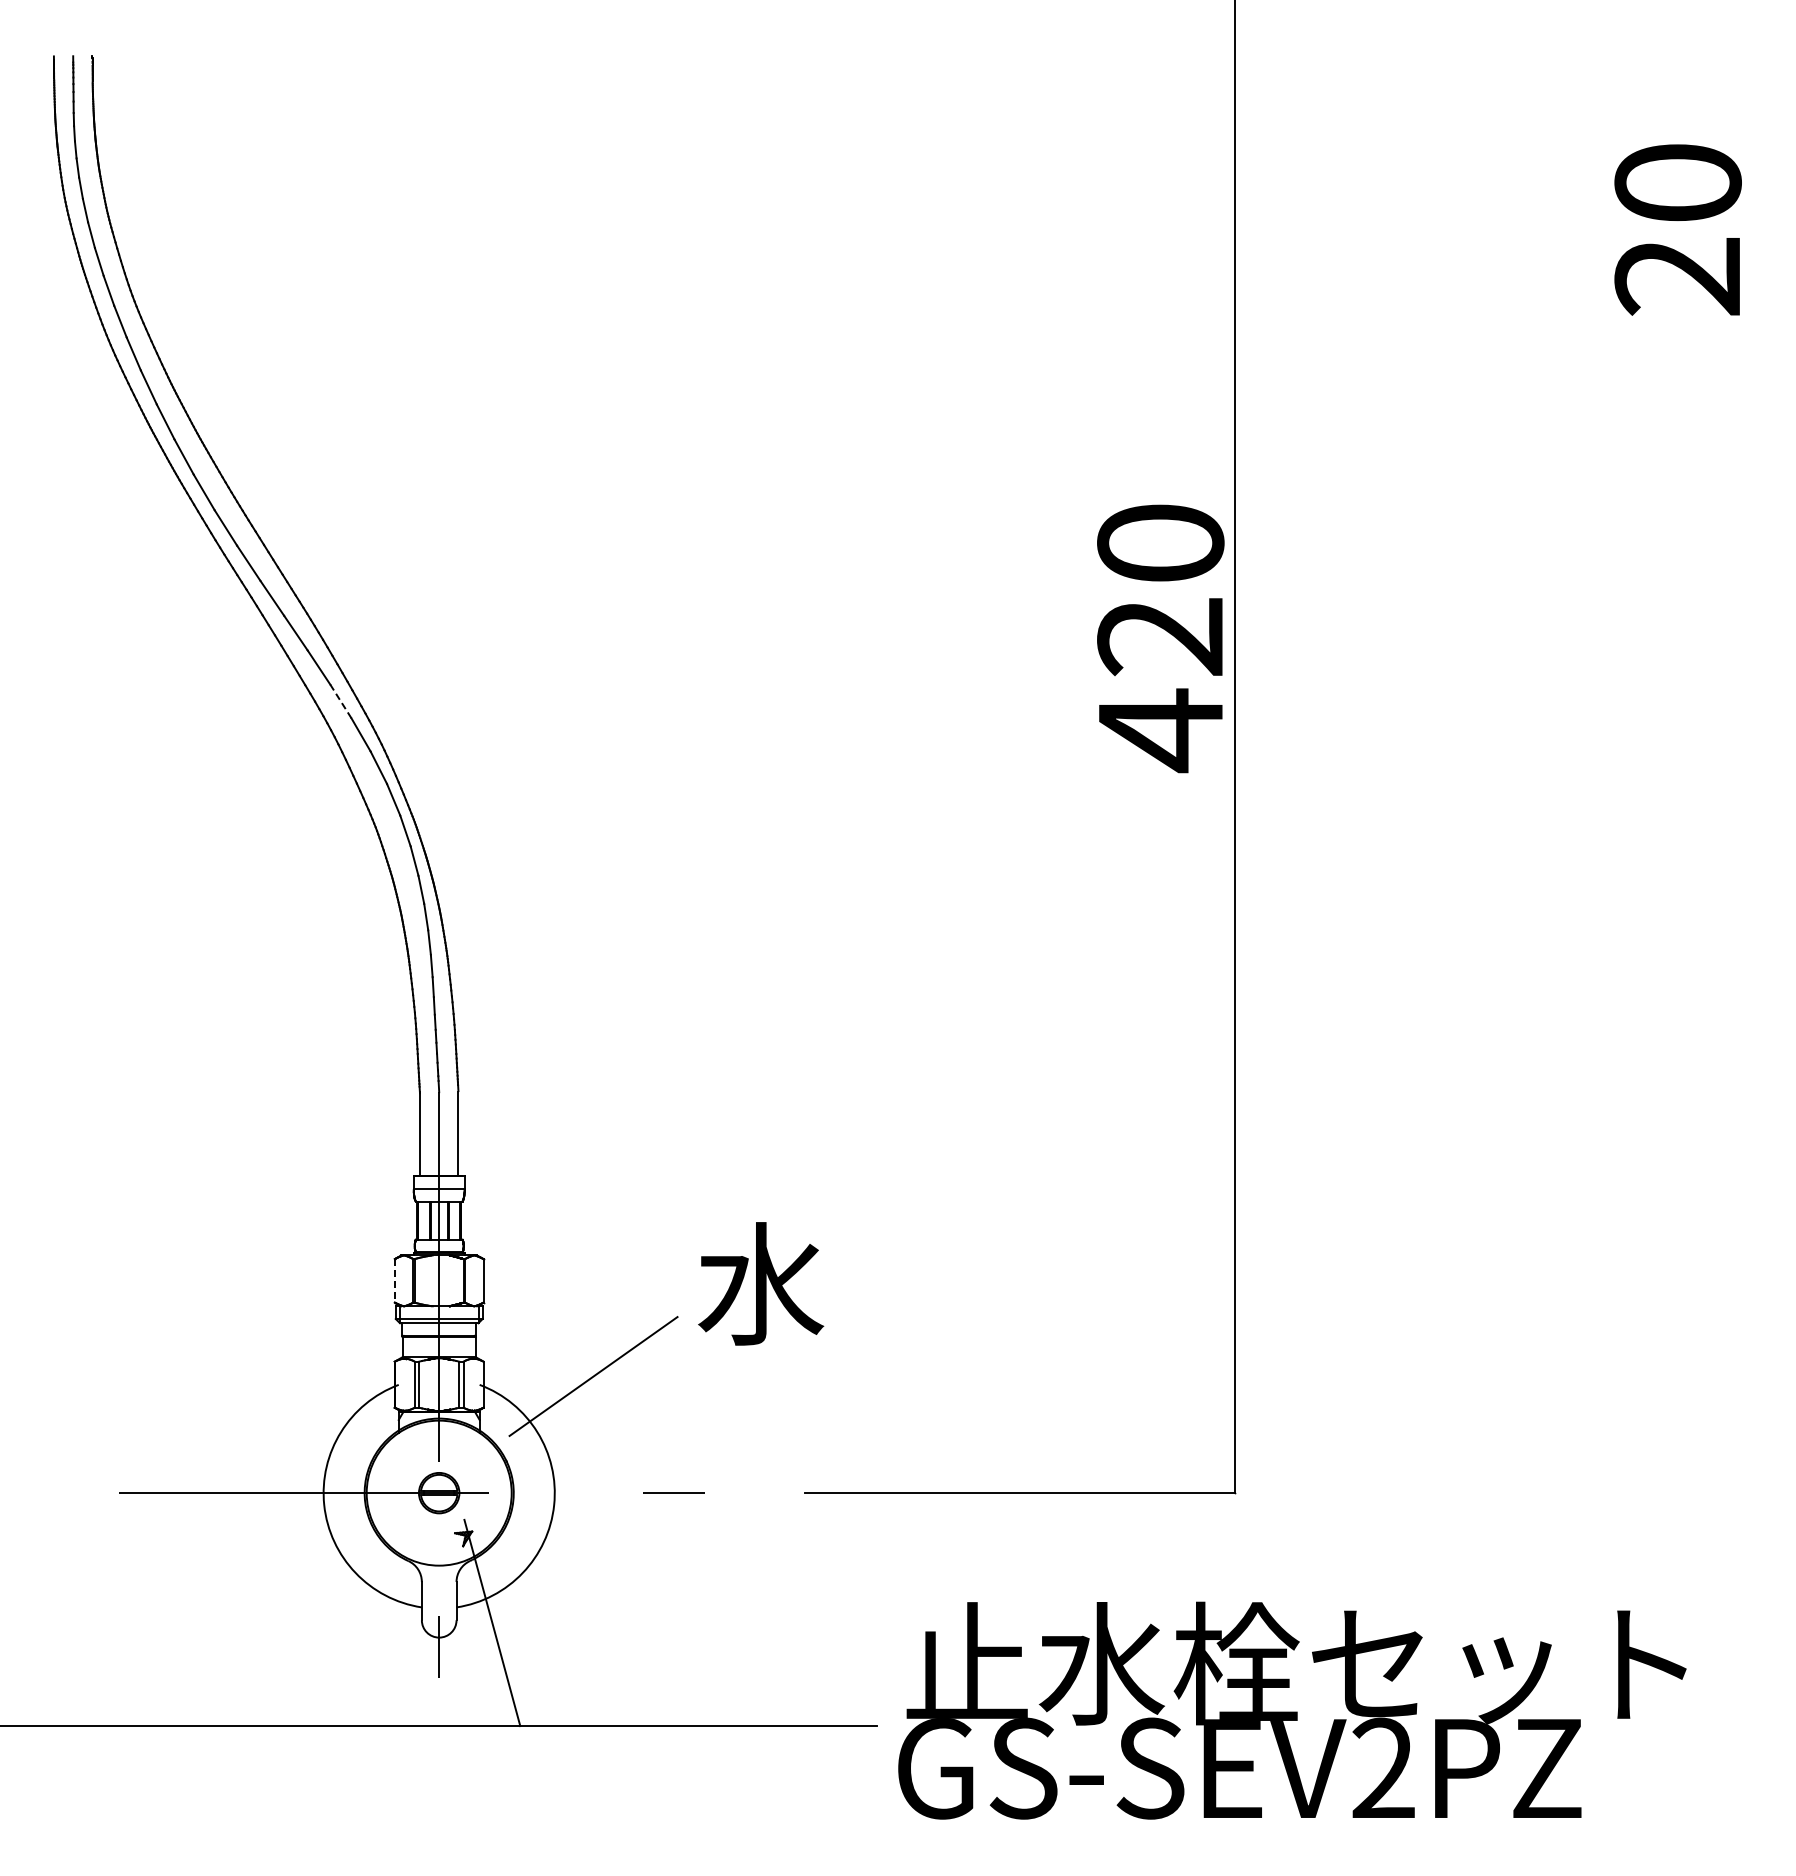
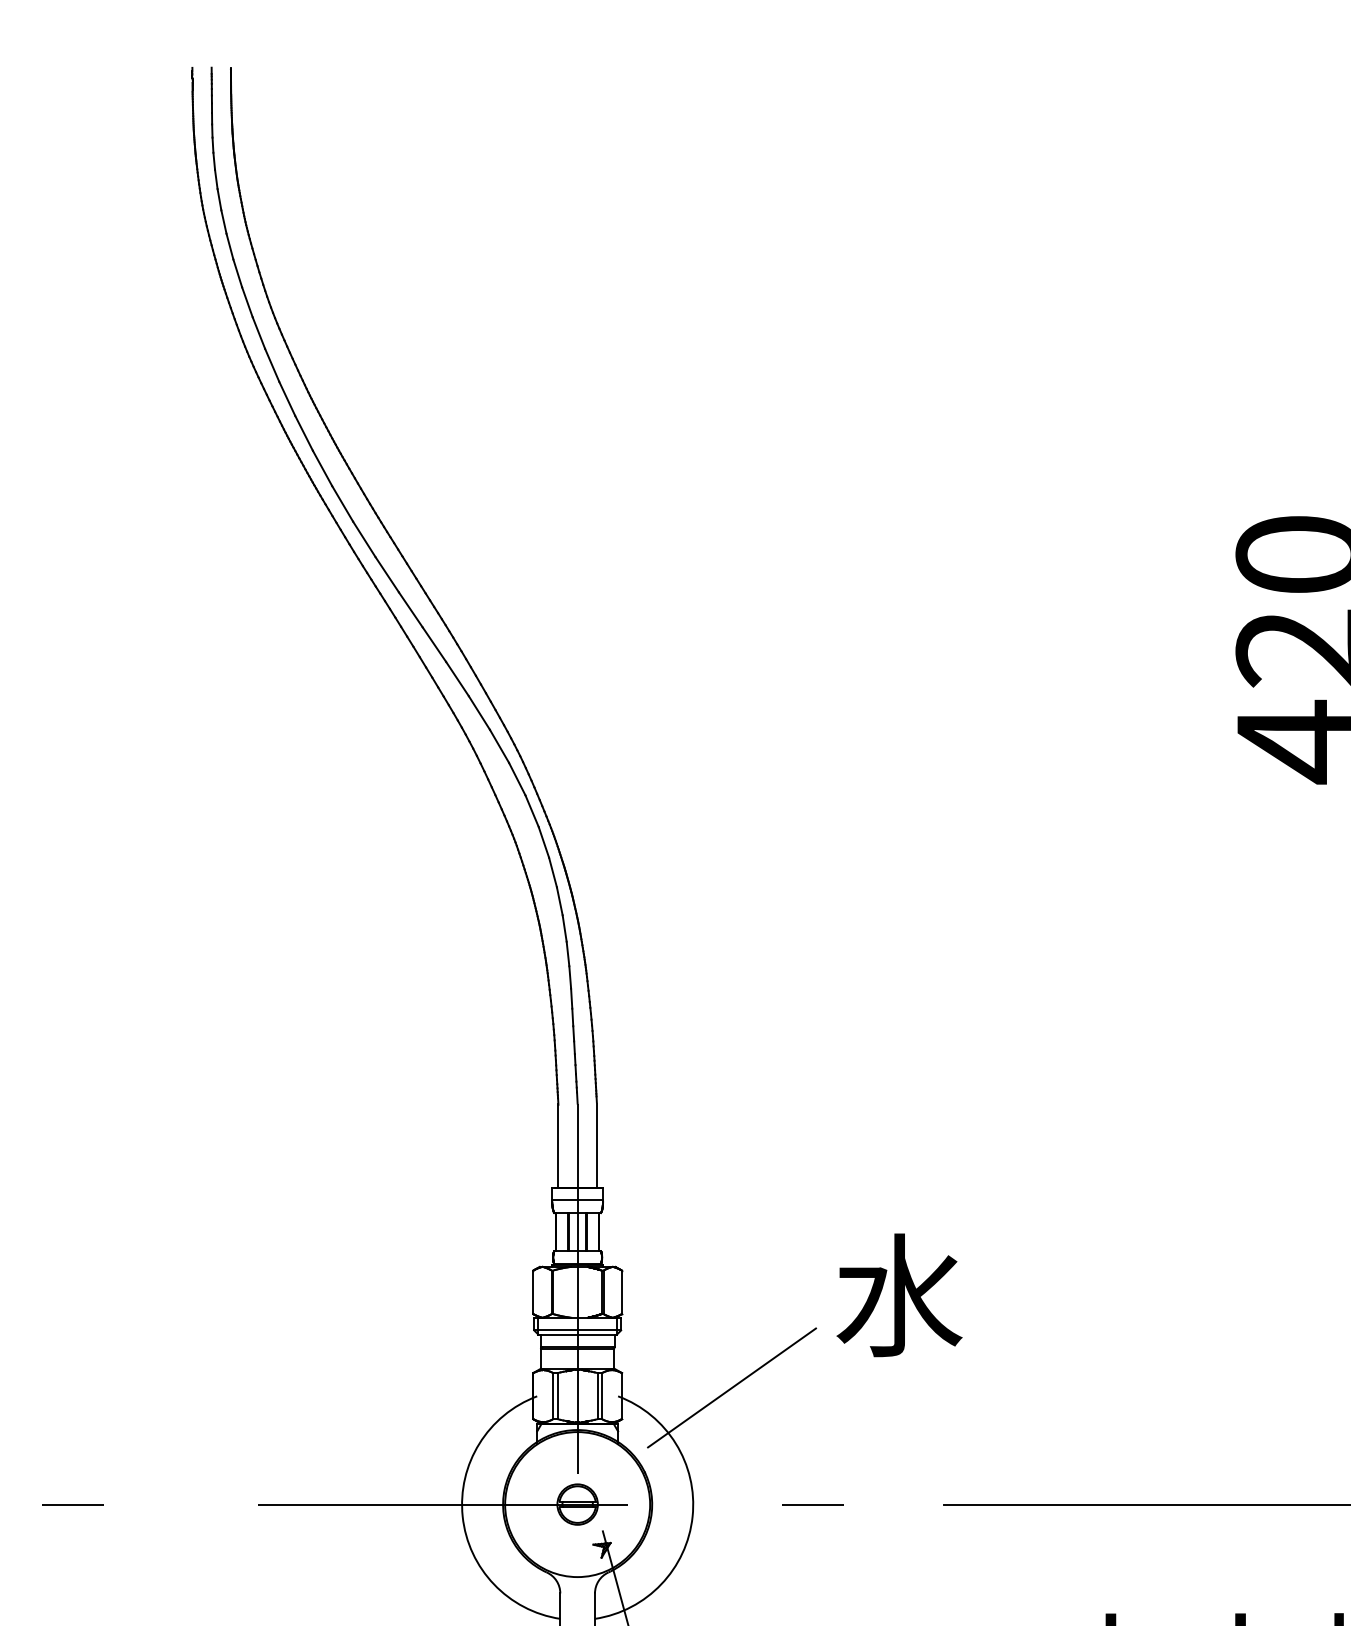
line: (340, 701) -> (478, 712), dashed -> solid
line: (394, 1280) -> (532, 1291), dashed -> solid

